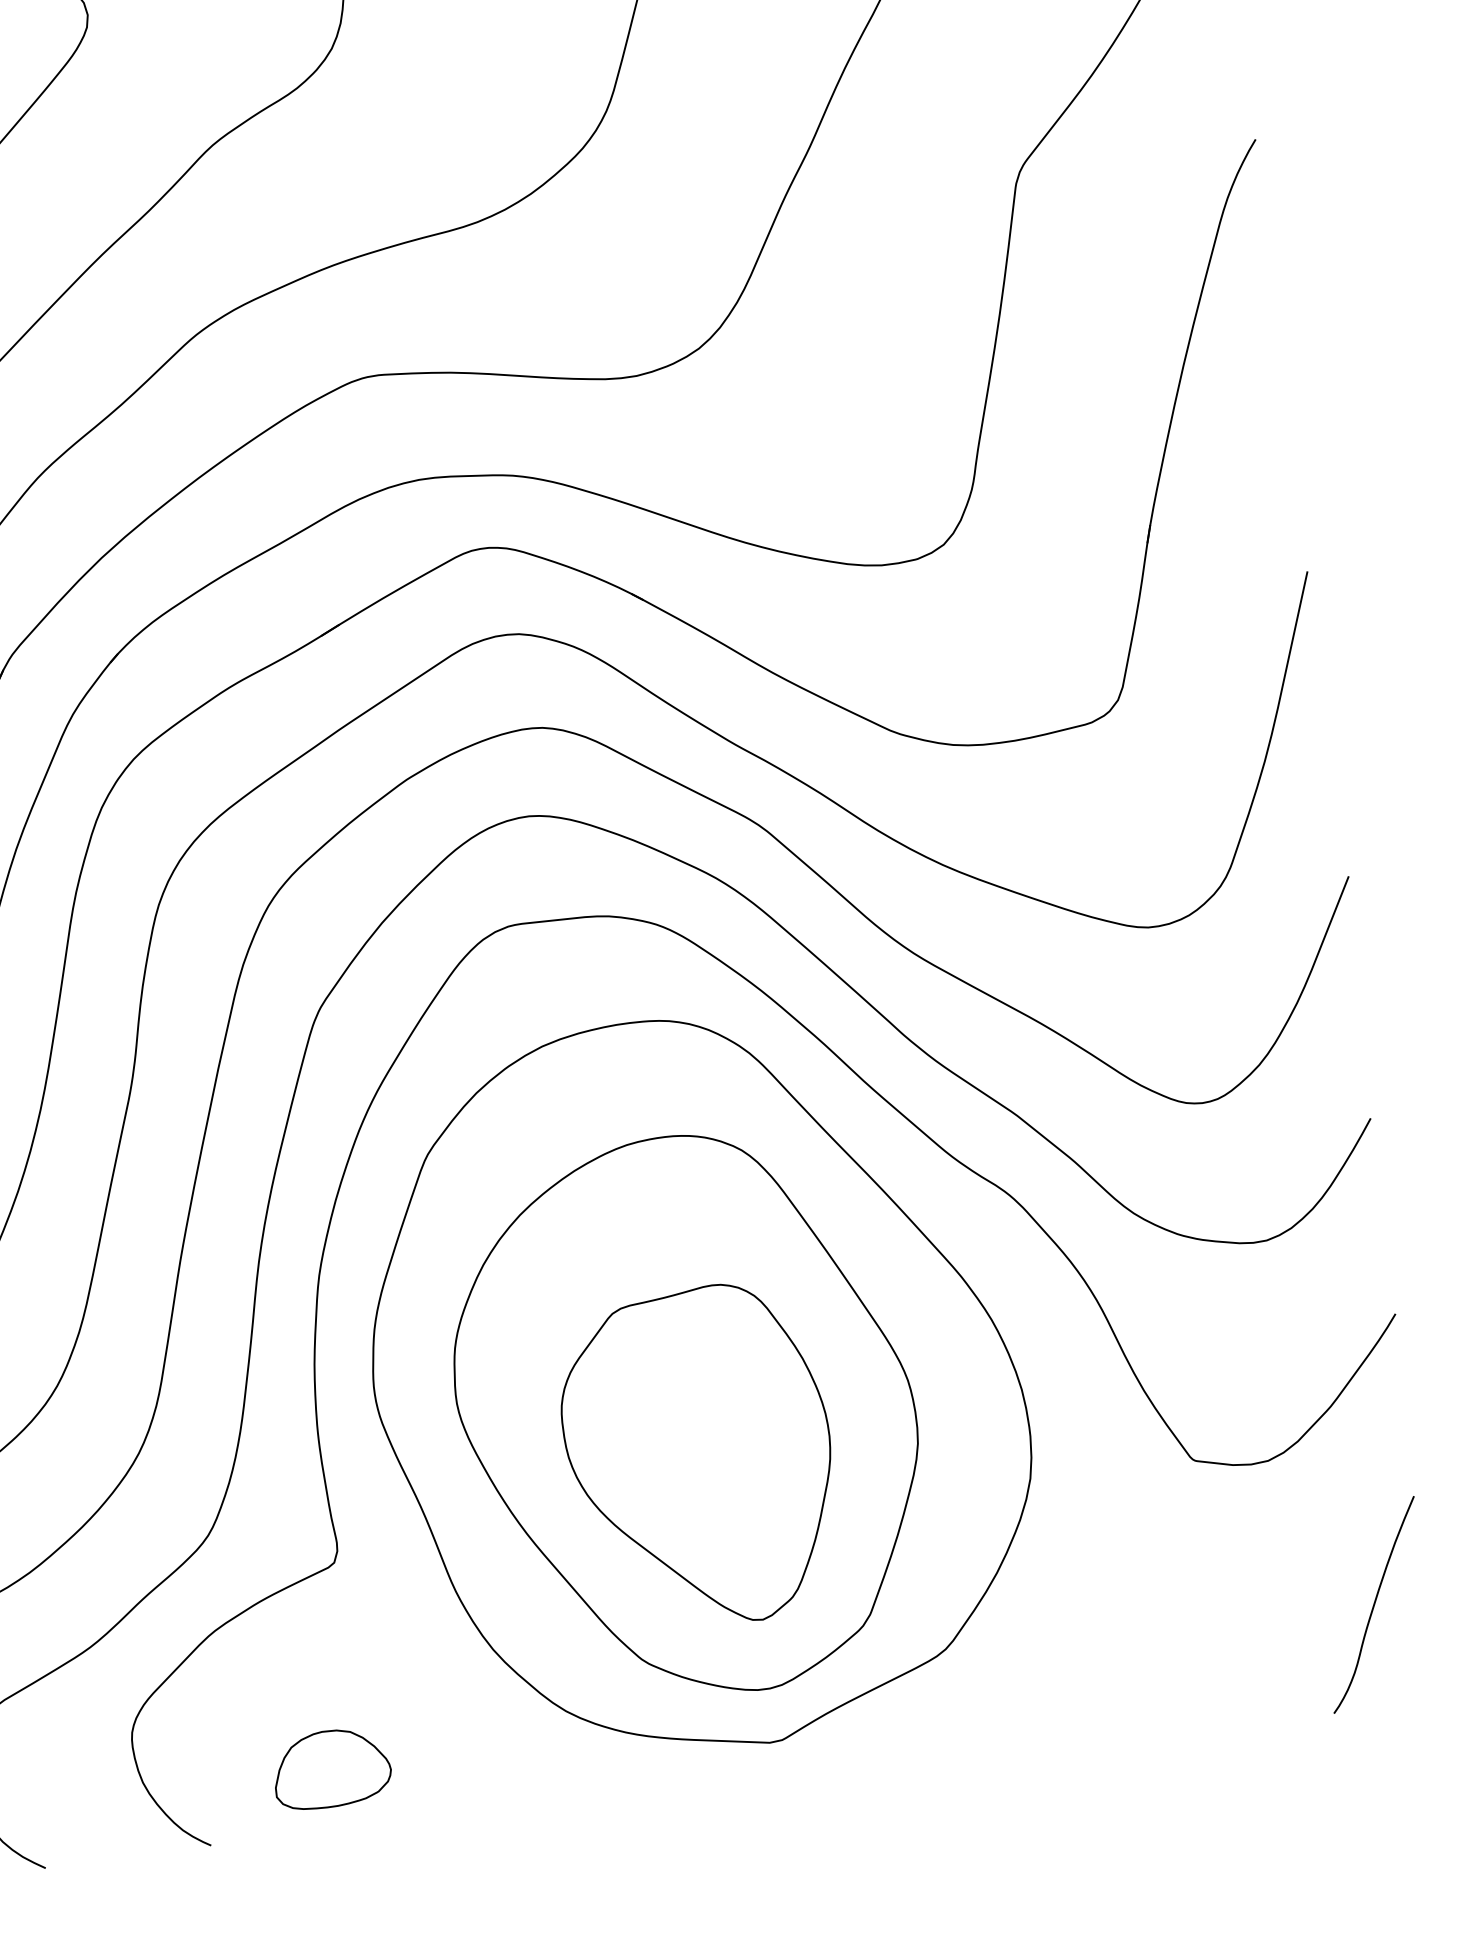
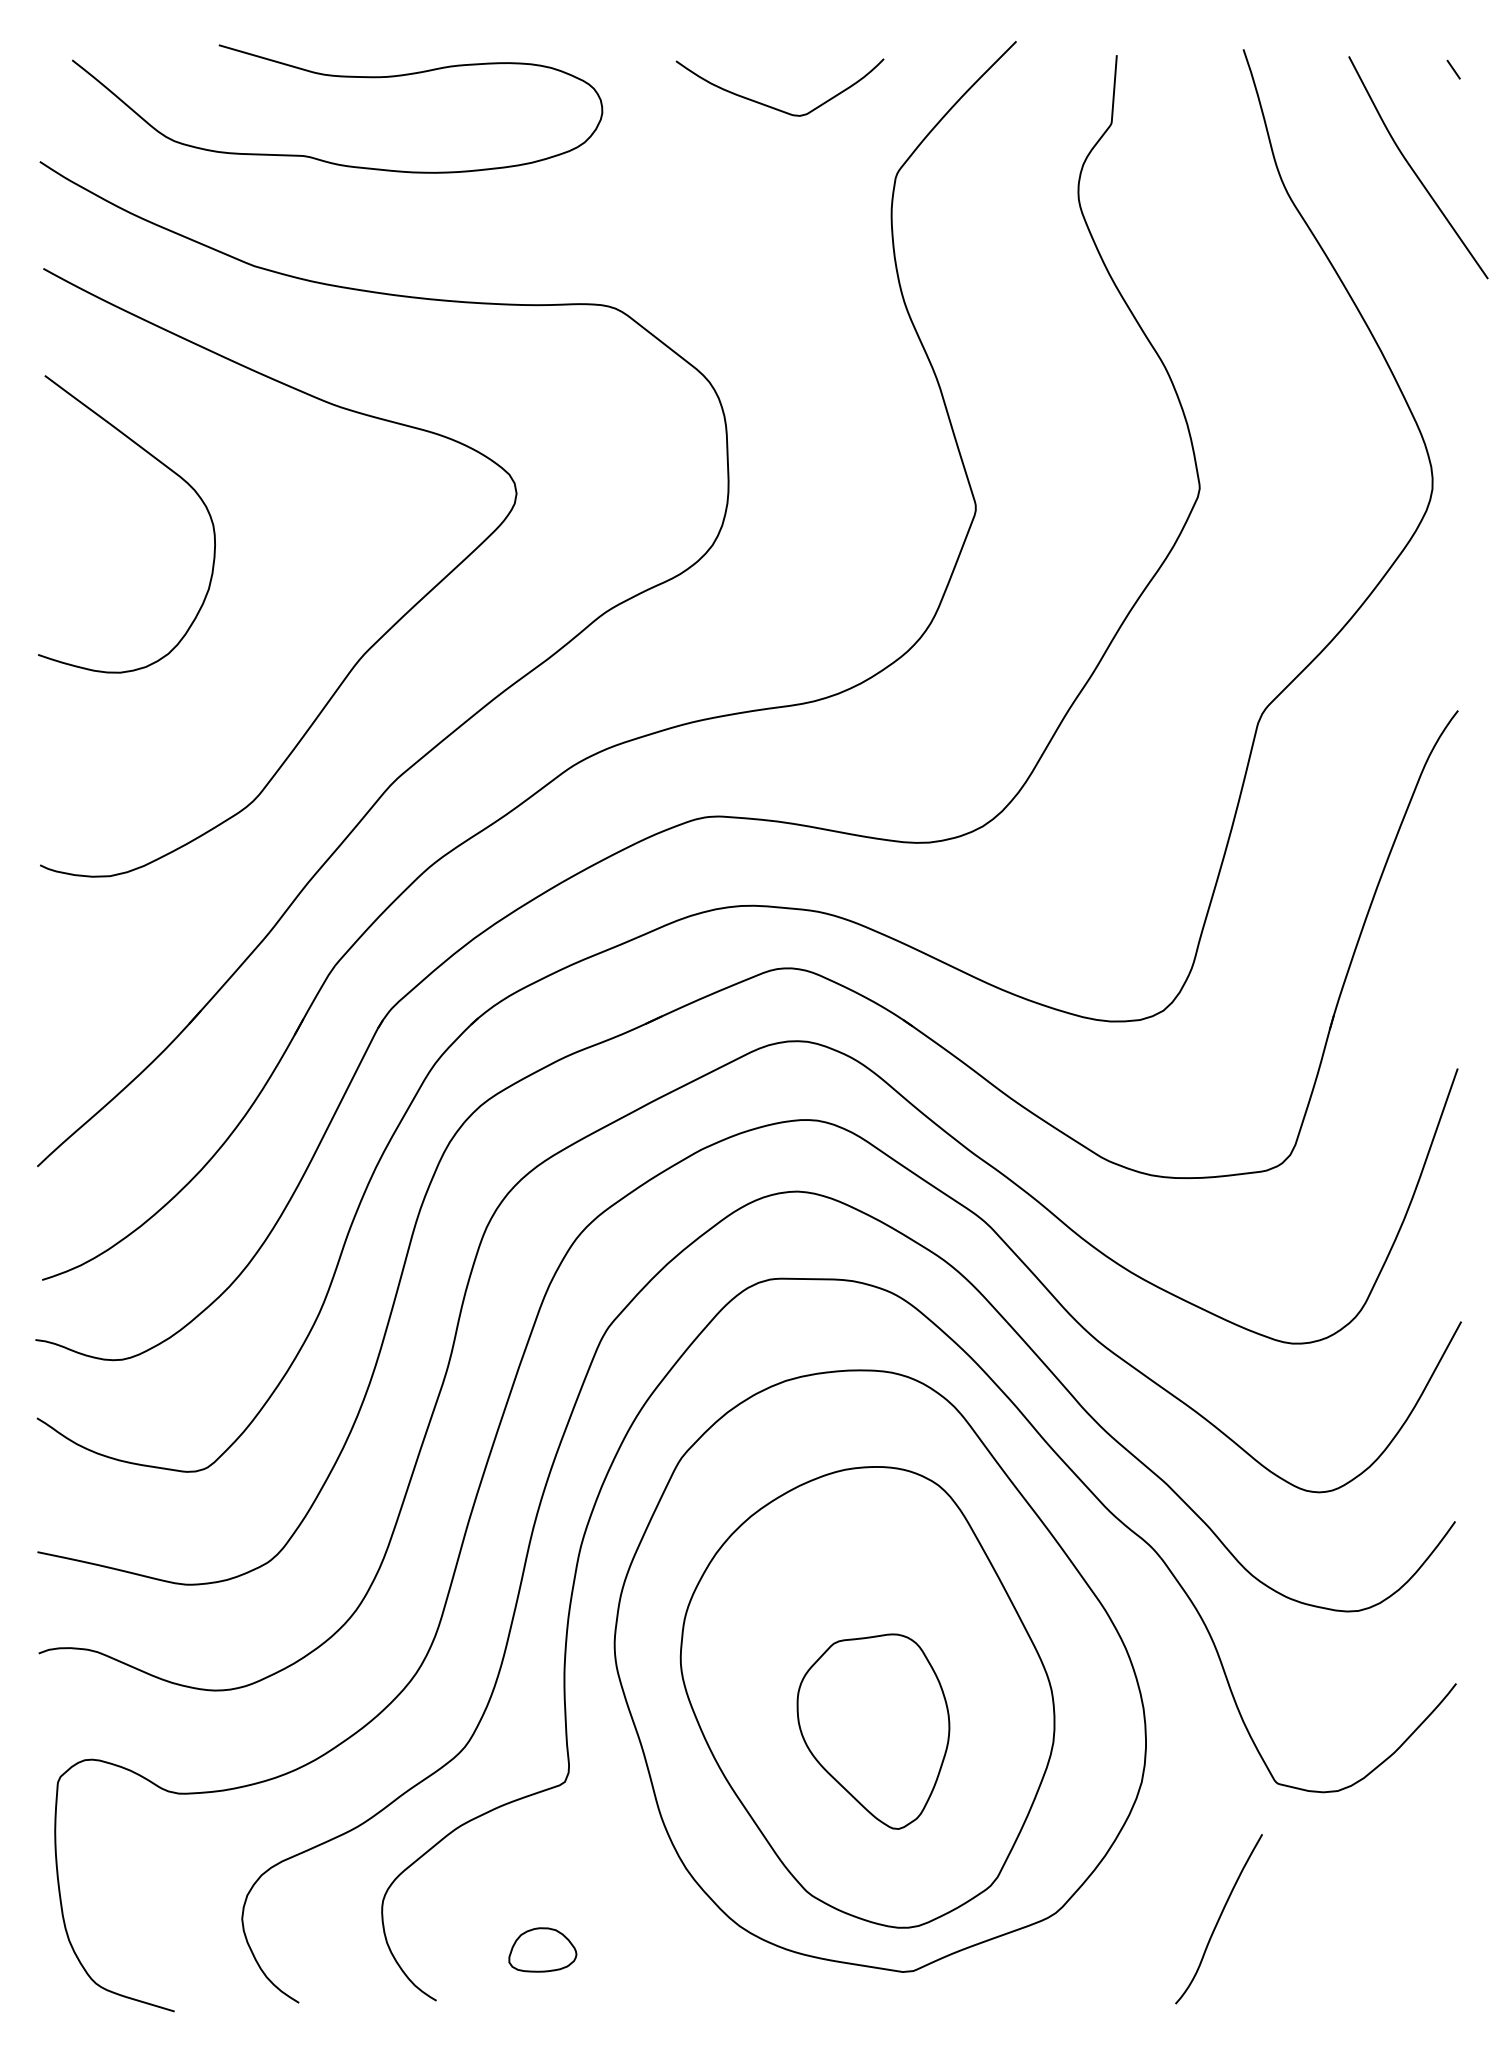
part: (699, 1456) -> (873, 1731), size x0.7
curve: (1373, 1605) -> (1218, 1919), moved
part: (331, 1768) -> (542, 1949), size x0.7

